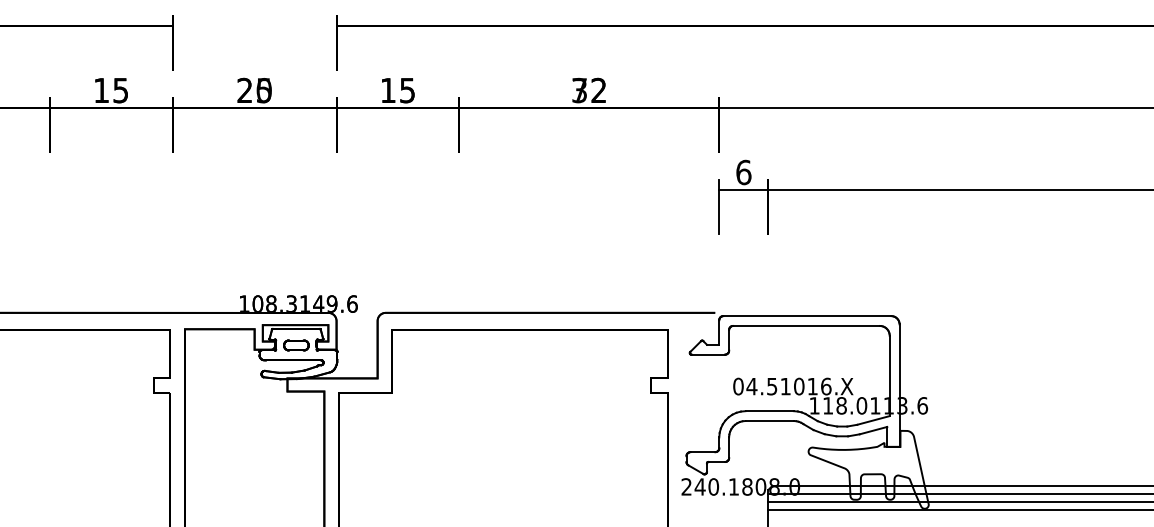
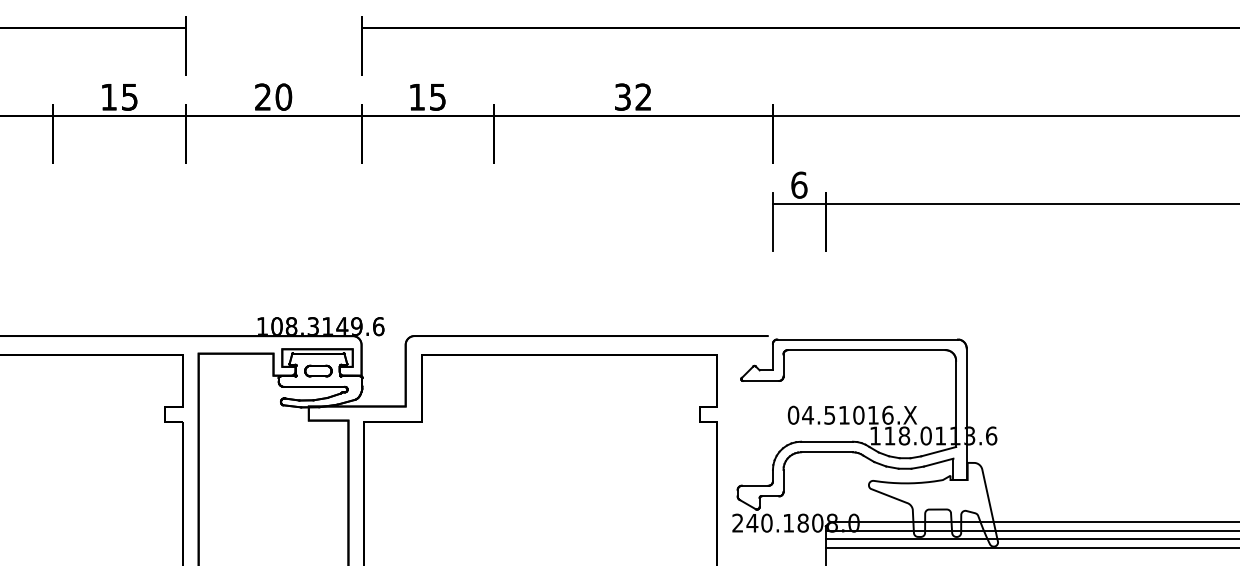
text: (263, 90) -> (283, 97), 25 -> 20
text: (579, 90) -> (622, 97), 72 -> 32

